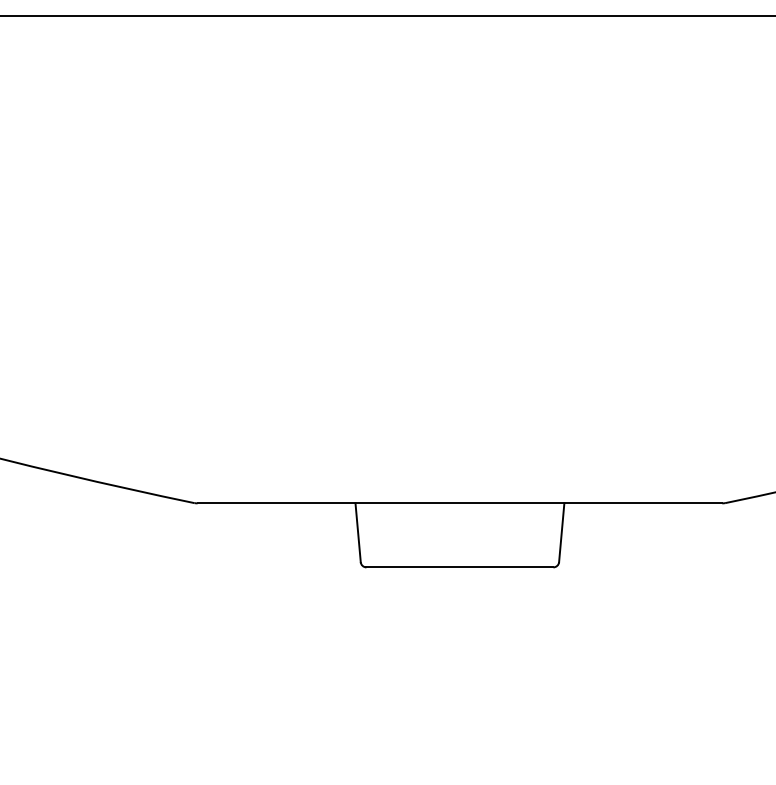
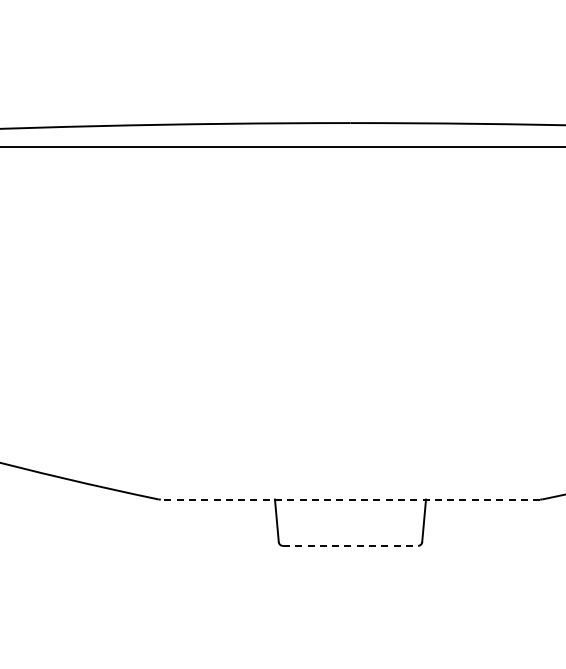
line: (459, 503) -> (350, 499), solid -> dashed
line: (459, 566) -> (350, 545), solid -> dashed

